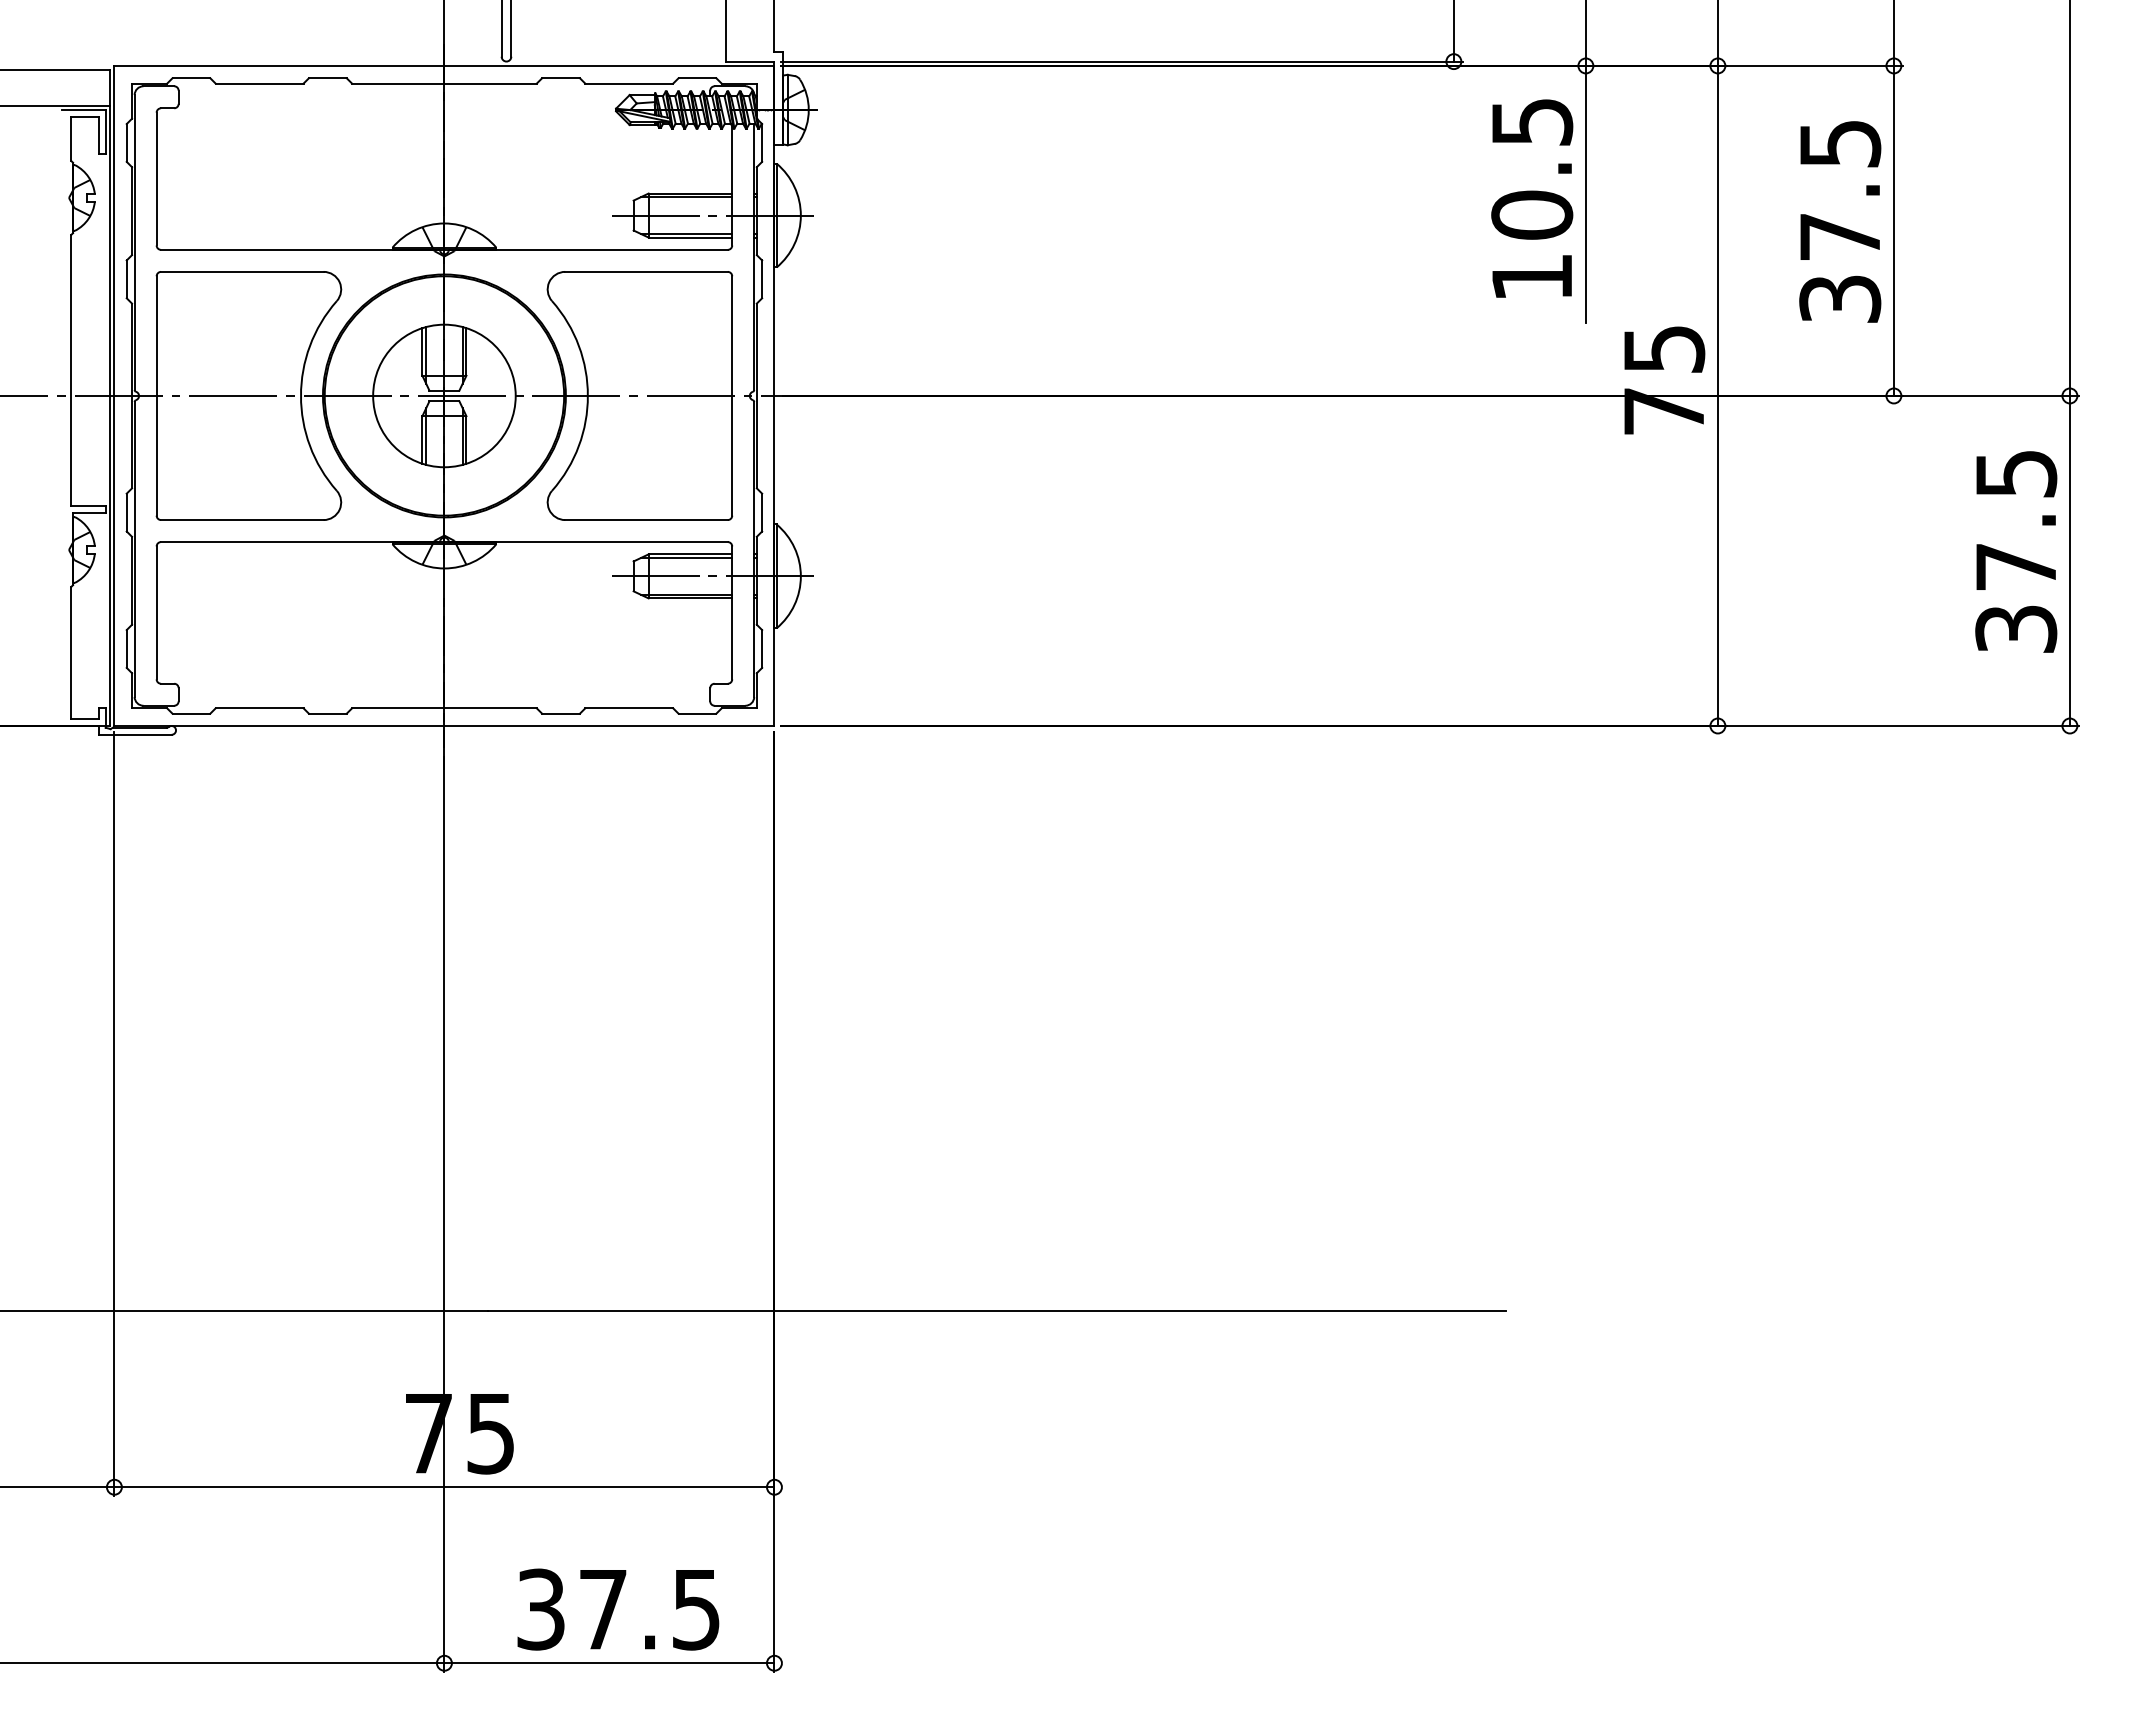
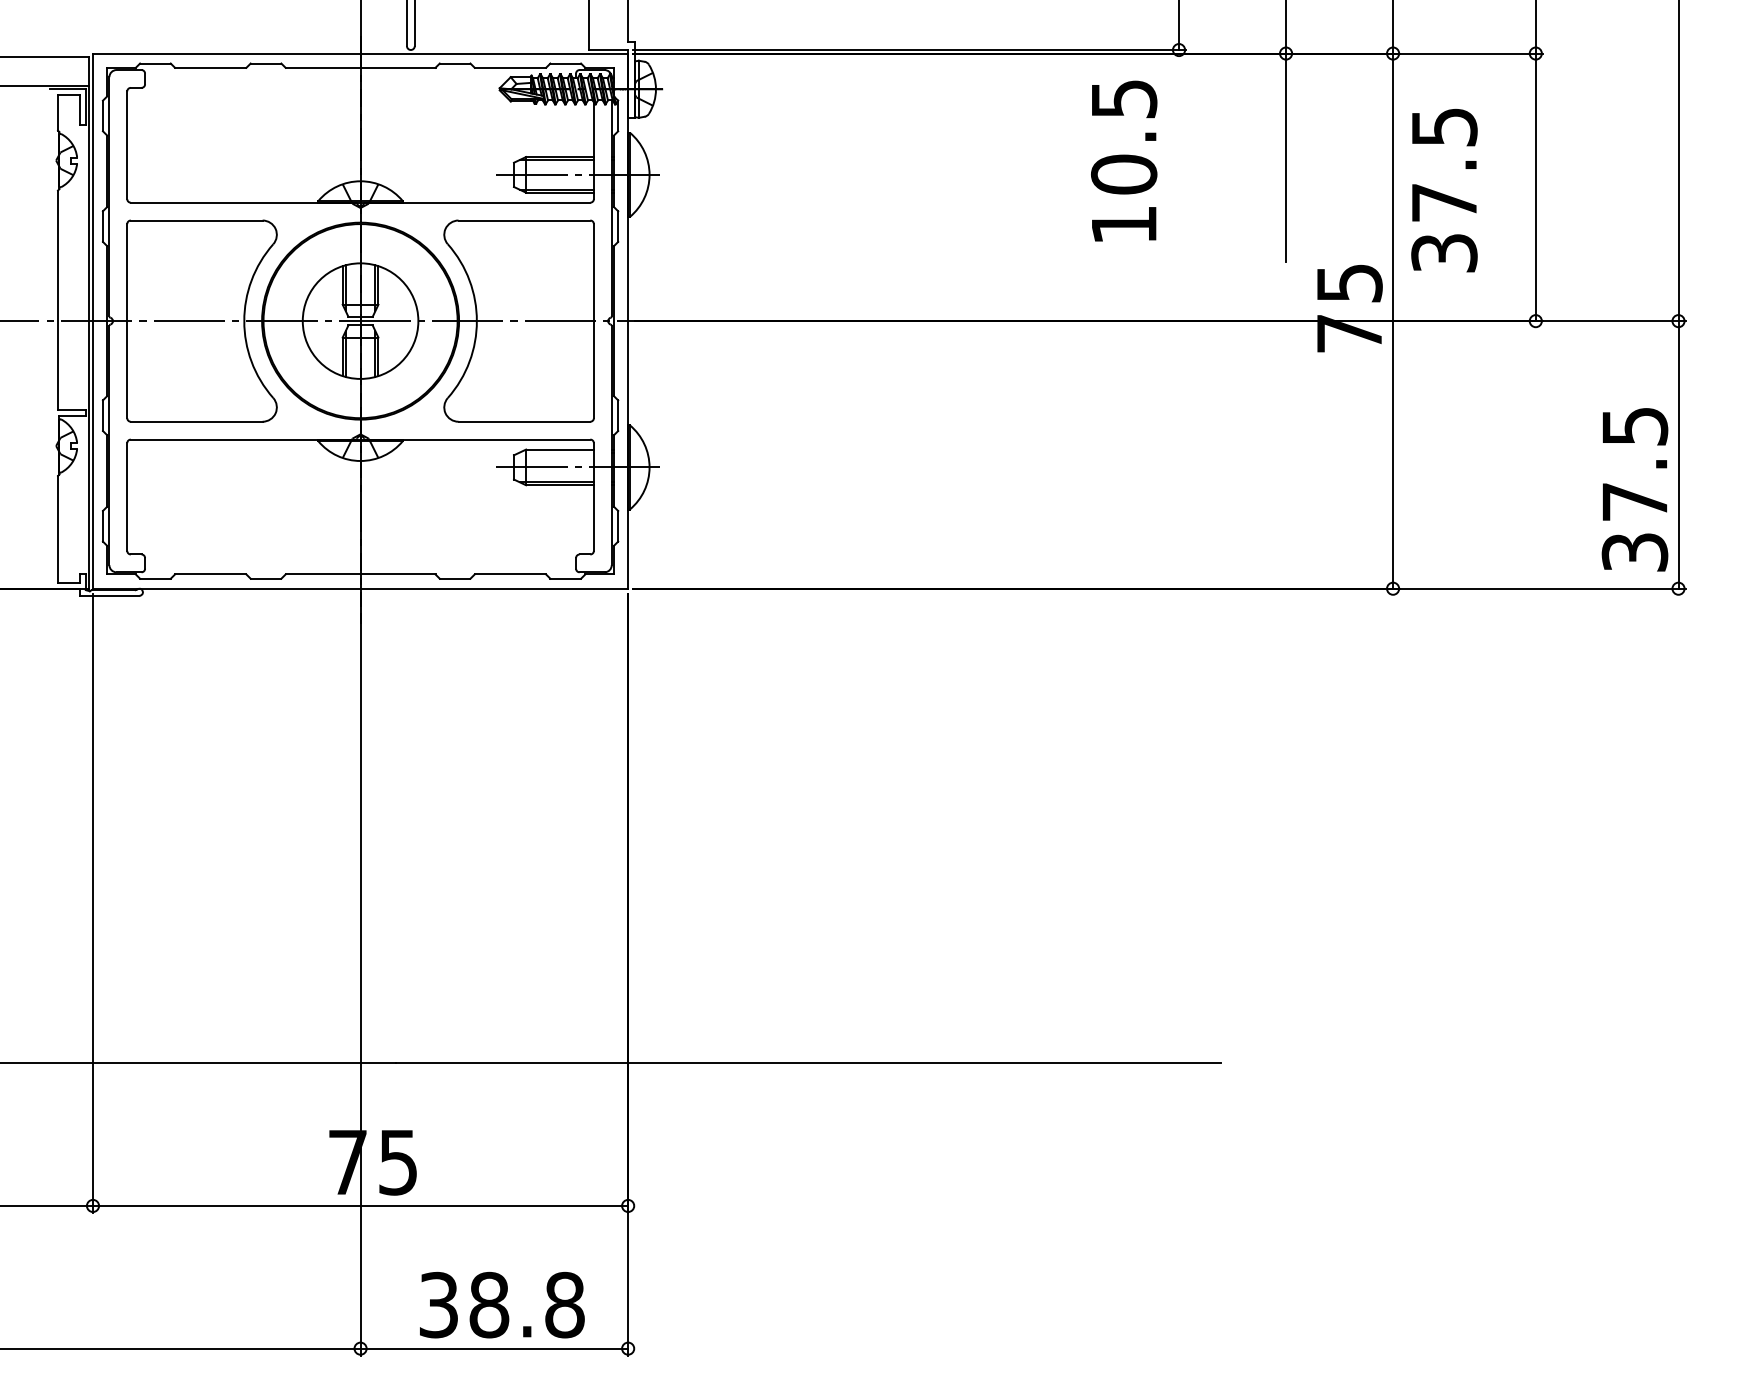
text: (1532, 198) -> (1124, 161), moved
text: (1840, 221) -> (1444, 190), moved
text: (2016, 551) -> (1635, 489), moved
line: (686, 558) -> (556, 452), removed
text: (650, 1609) -> (527, 1305), 37.5 -> 38.8

